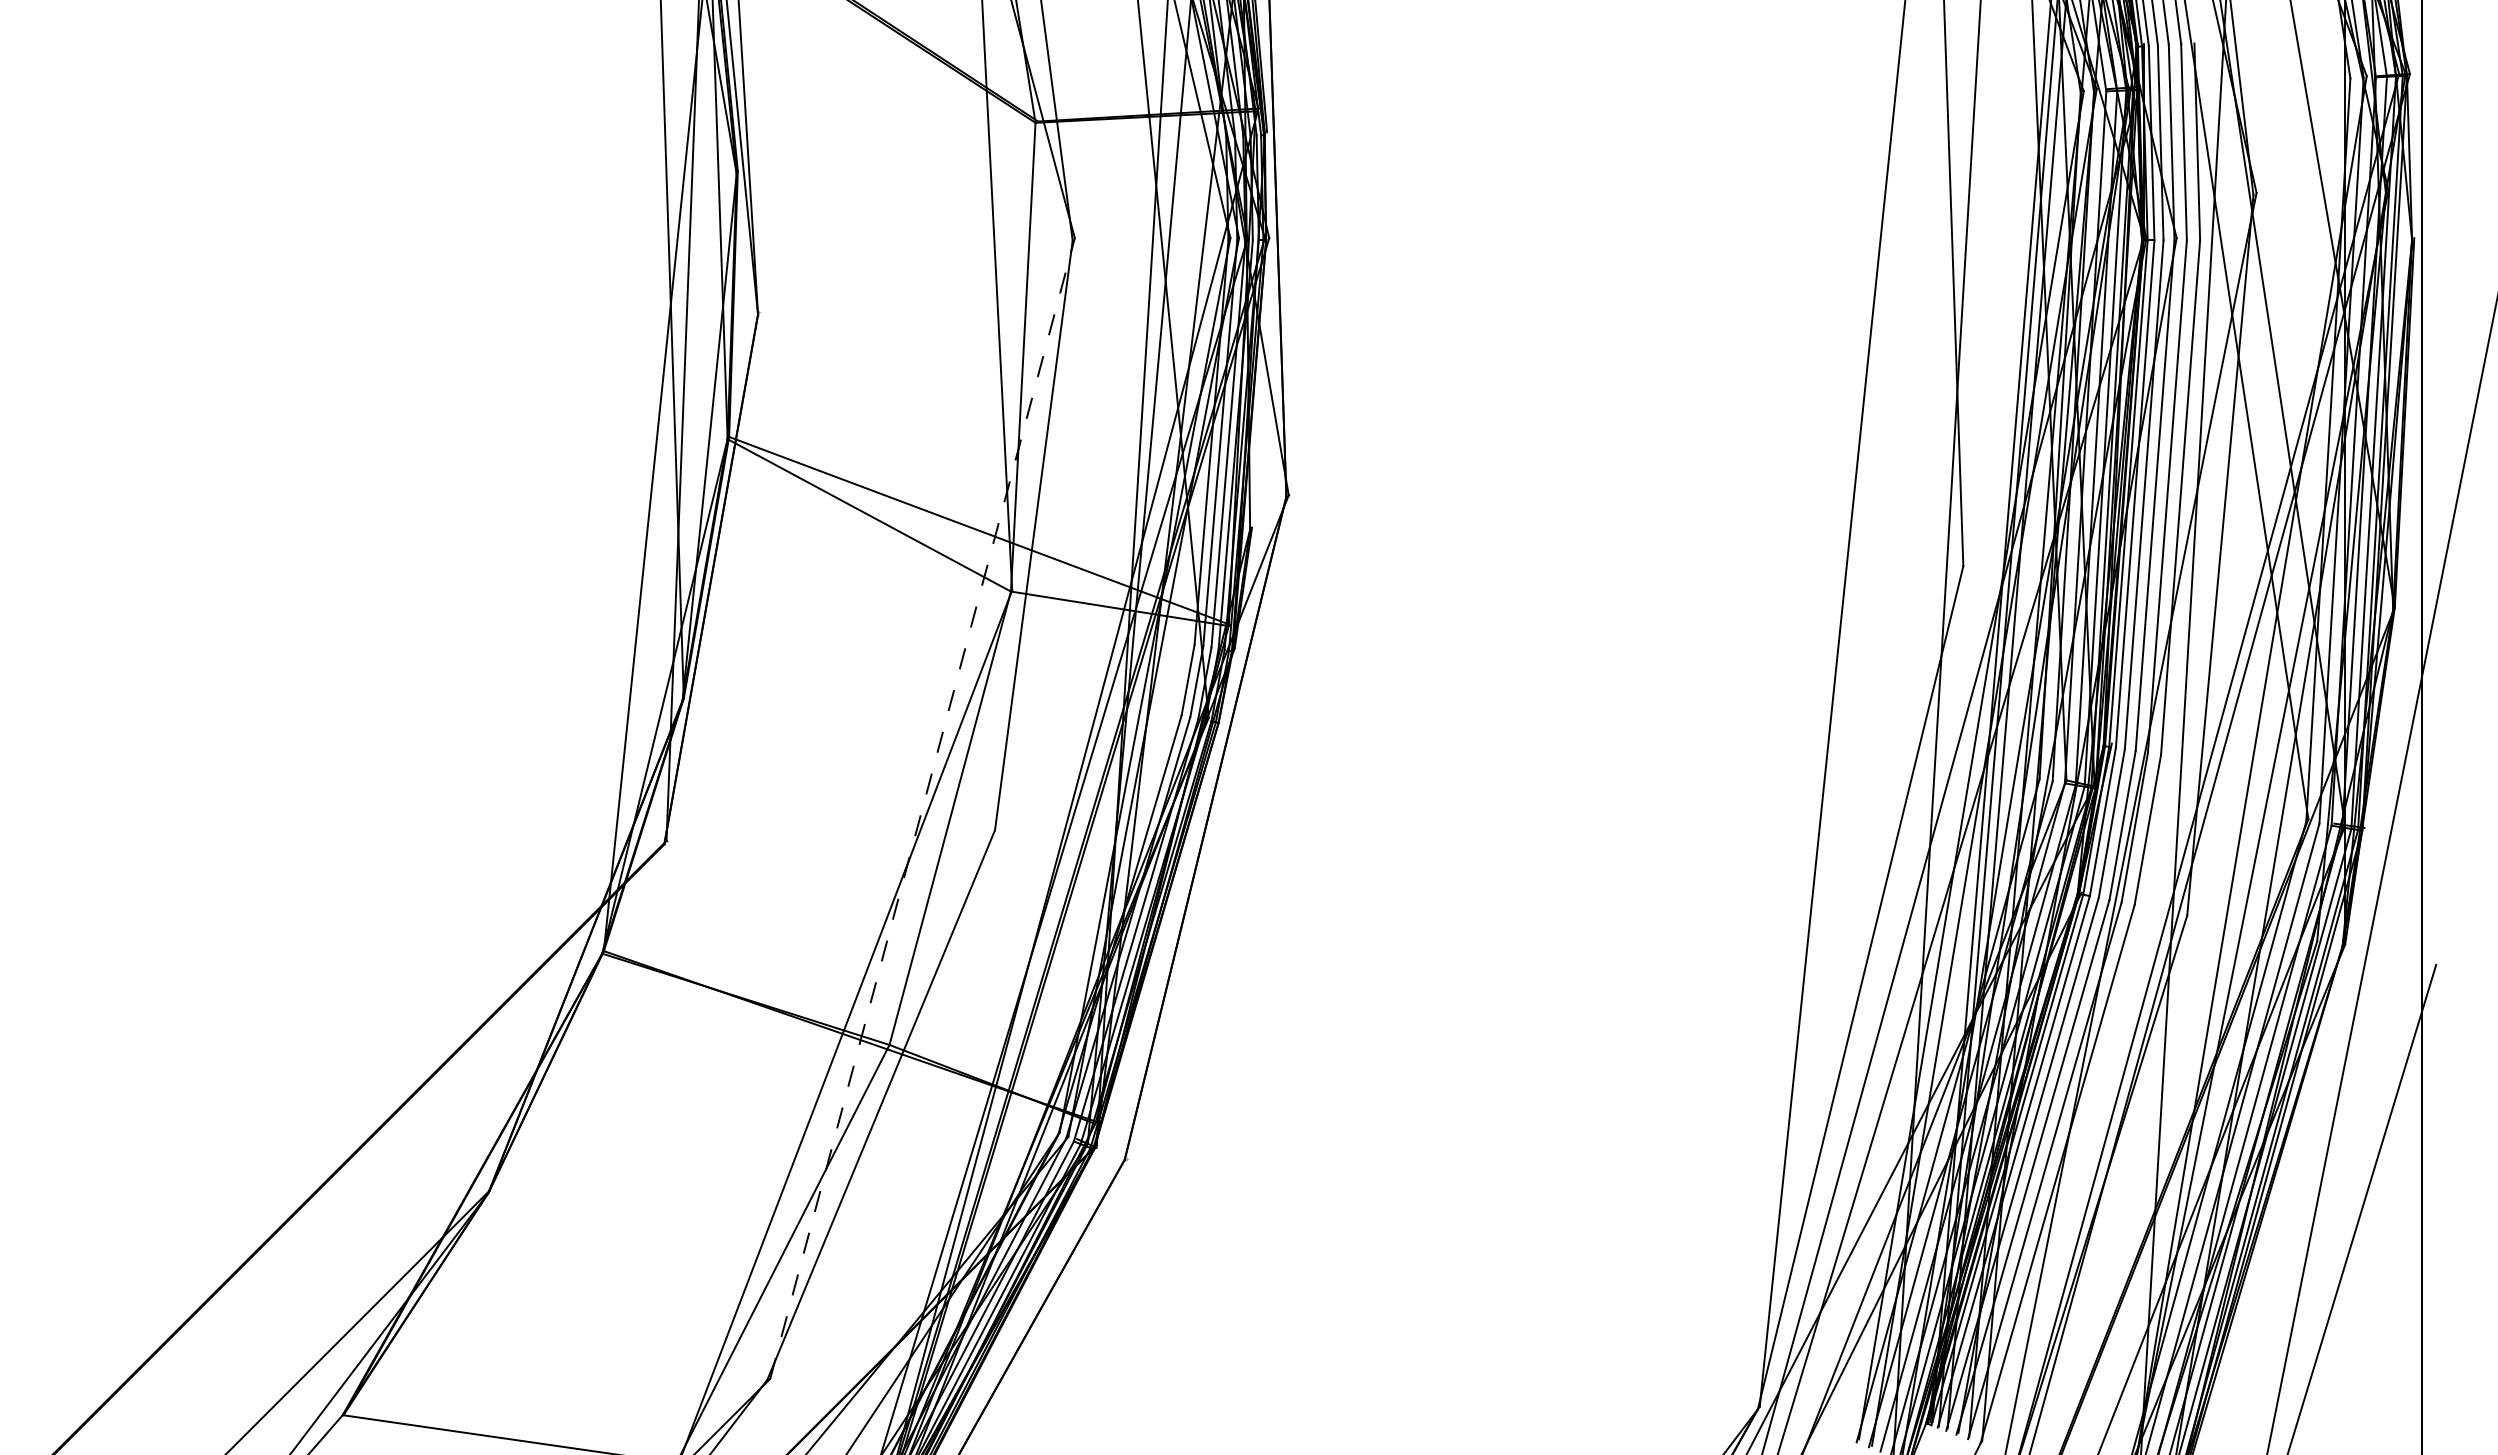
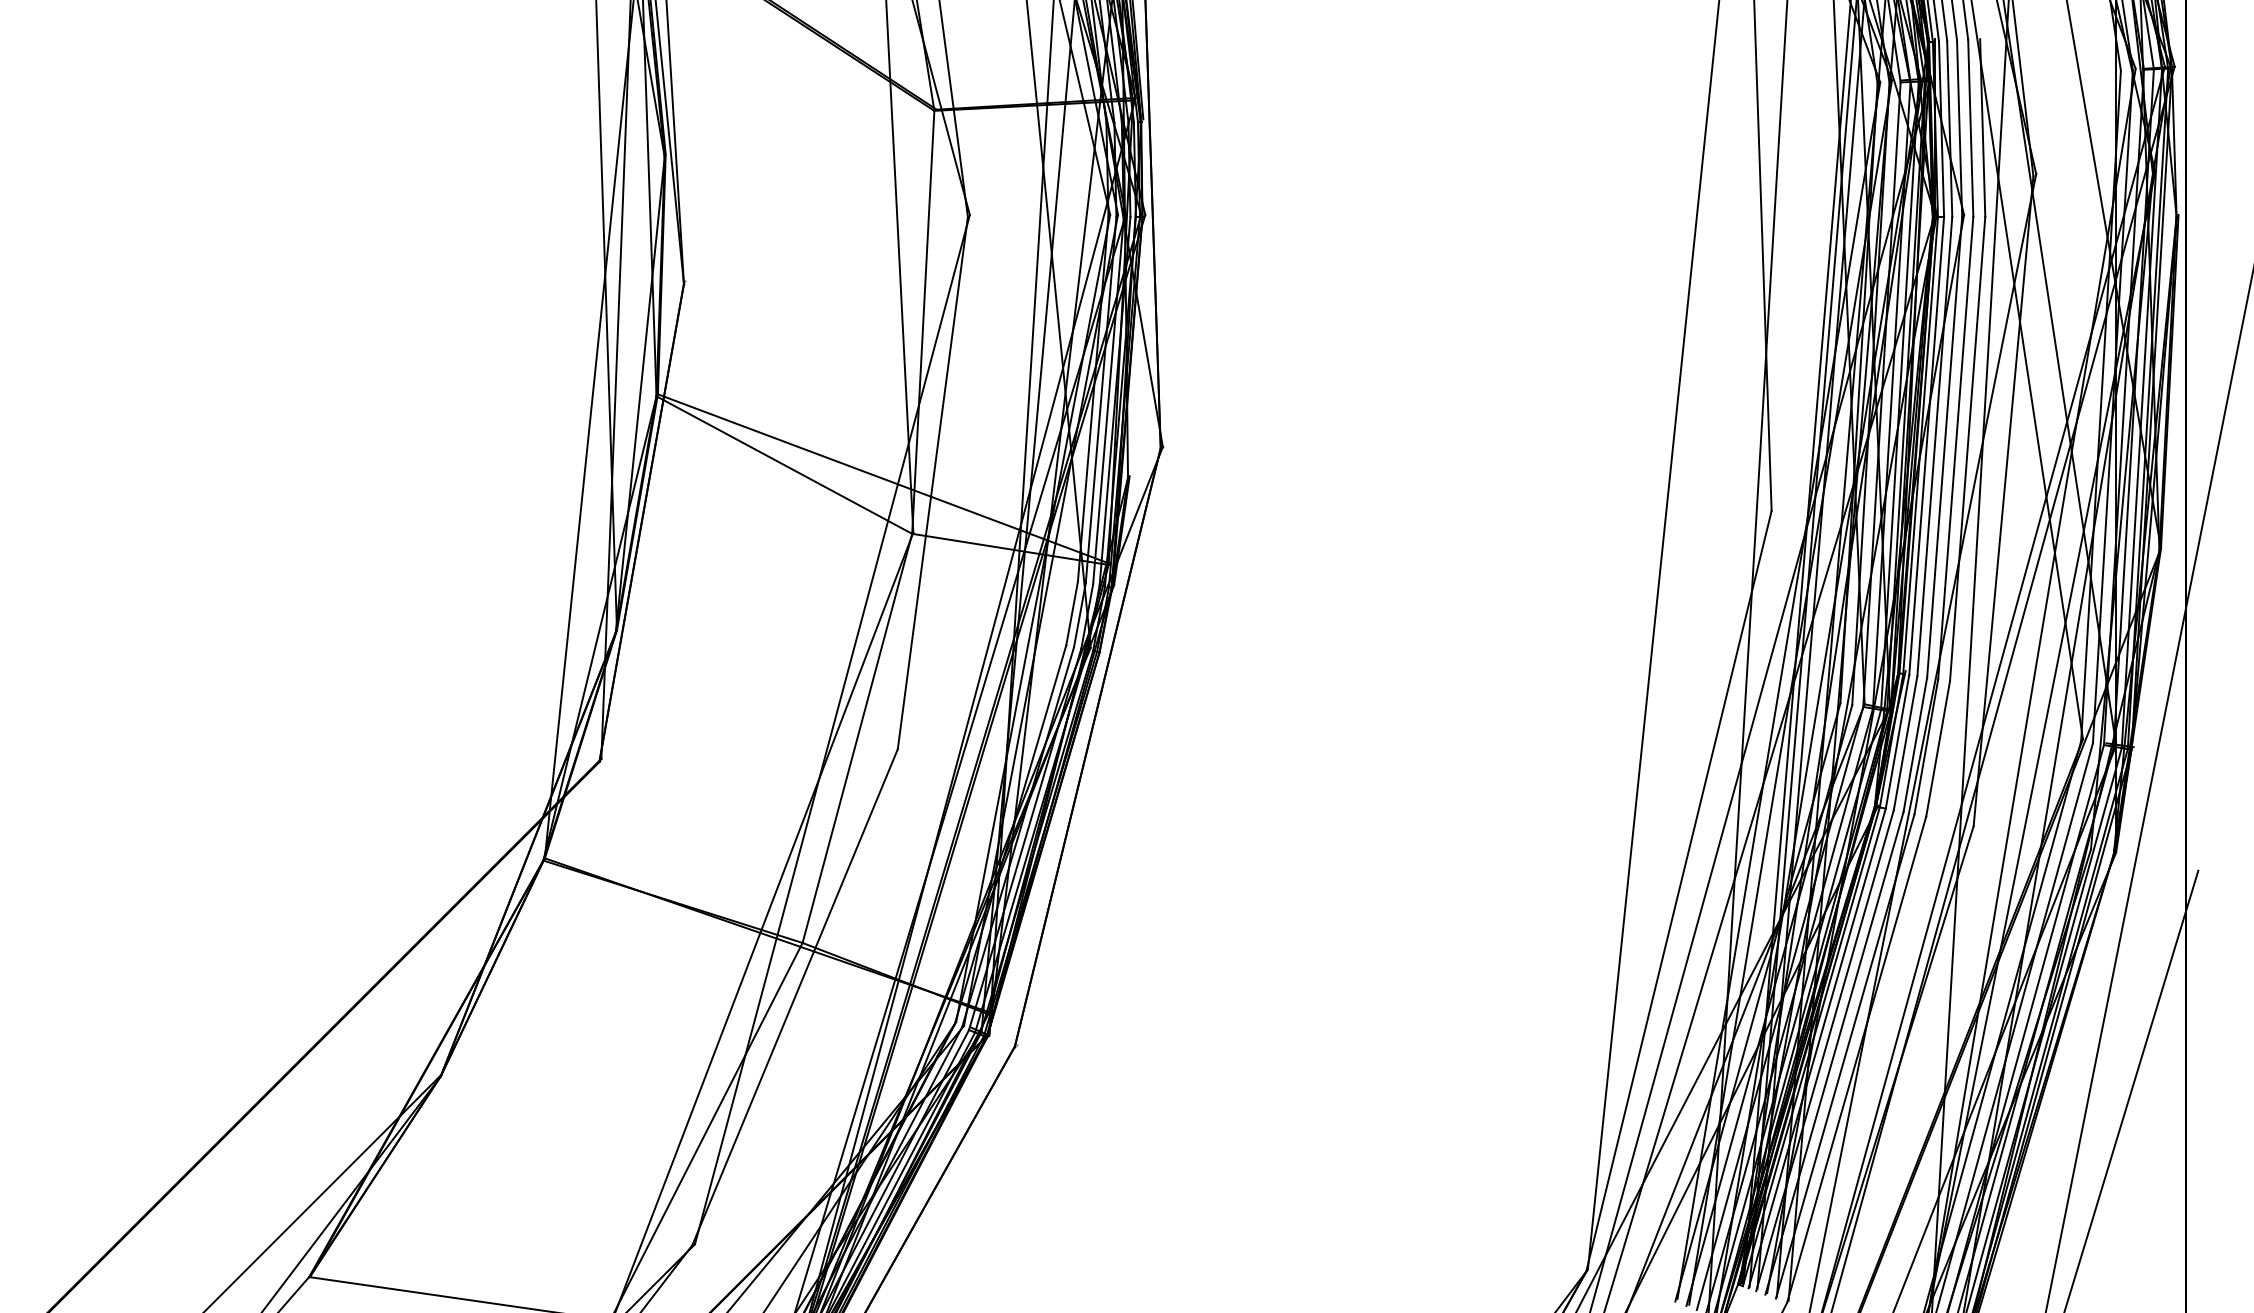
line: (922, 808) -> (832, 729), dashed -> solid

